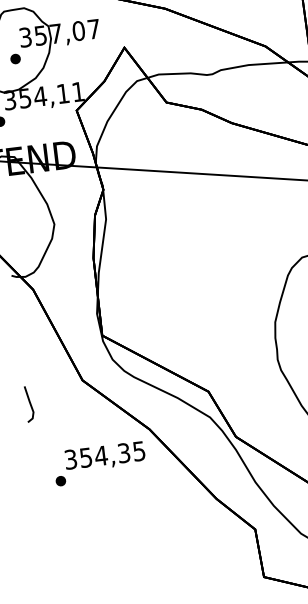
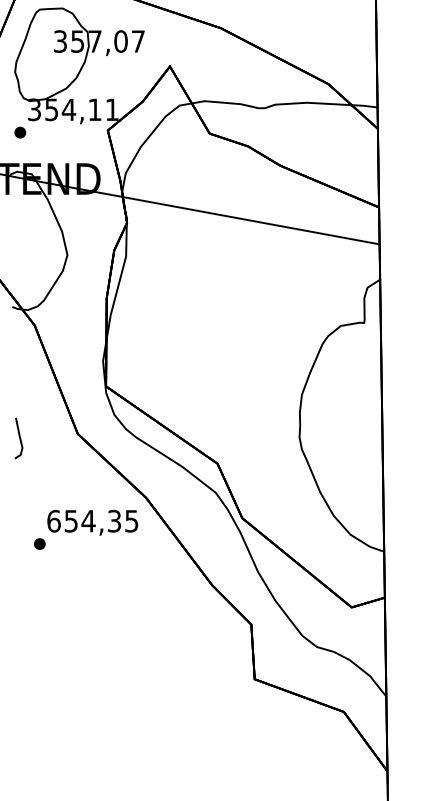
part: (15, 59) -> (46, 64), removed
line: (29, 404) -> (19, 438), moved
text: (70, 458) -> (53, 520), 354,35 -> 654,35

